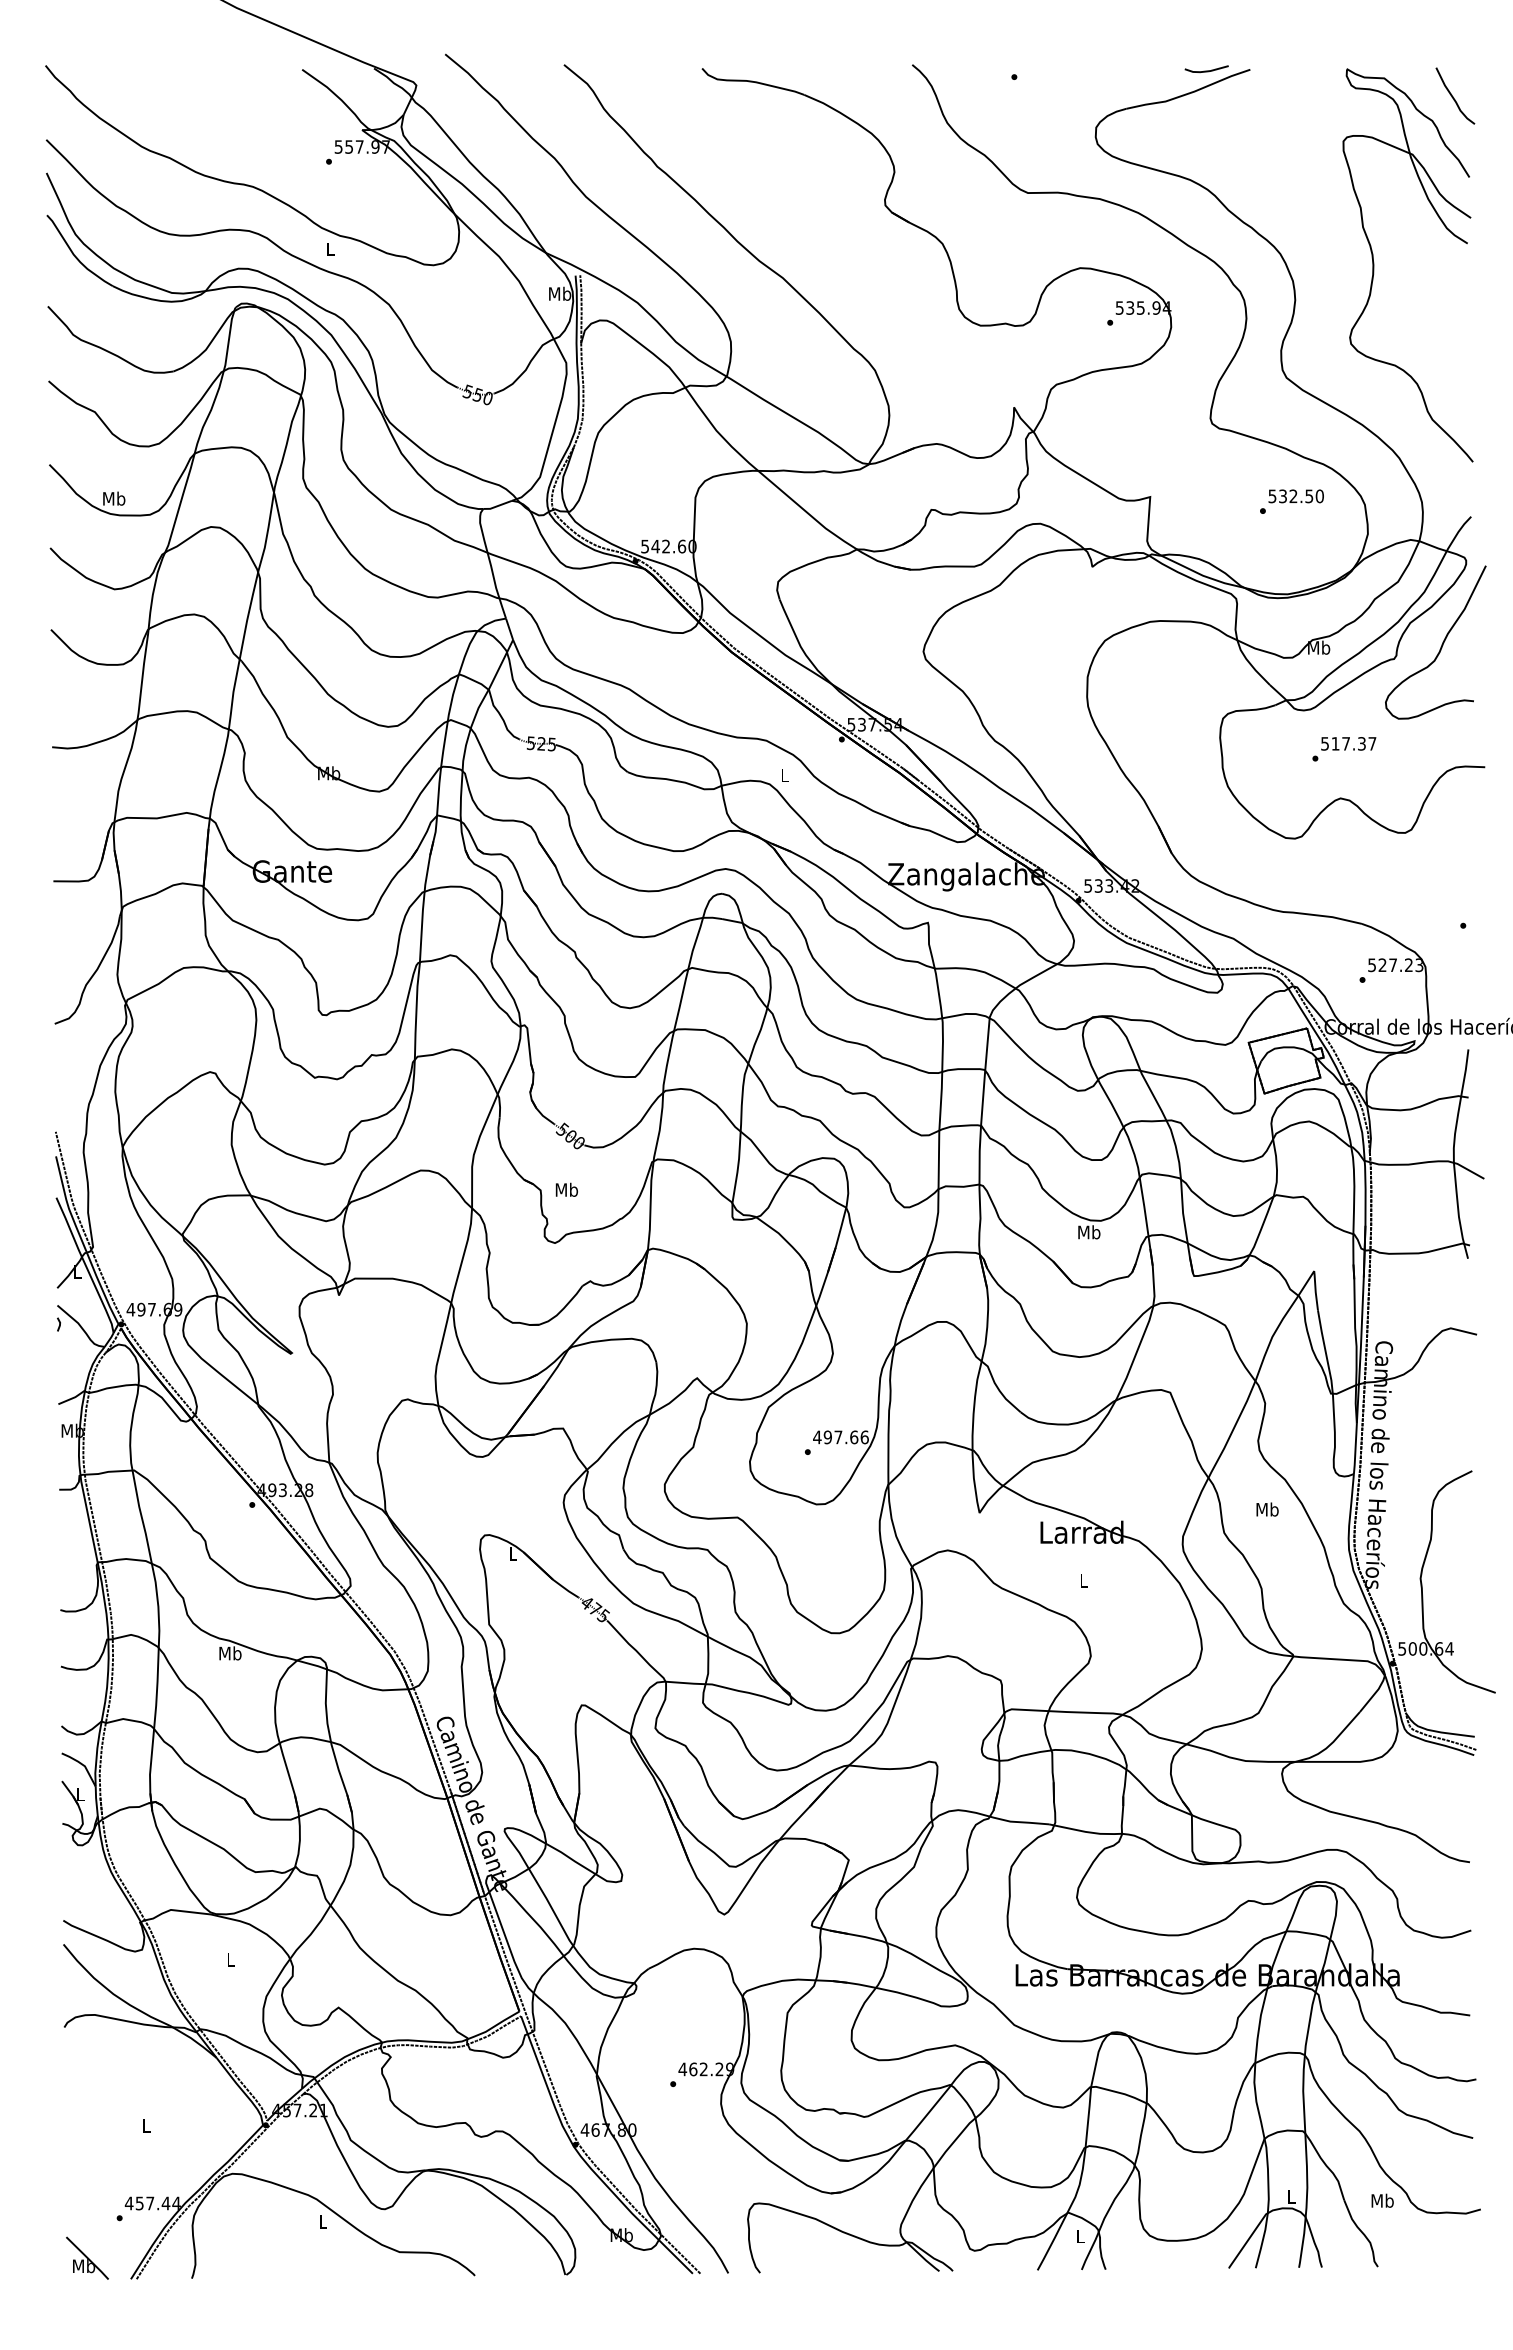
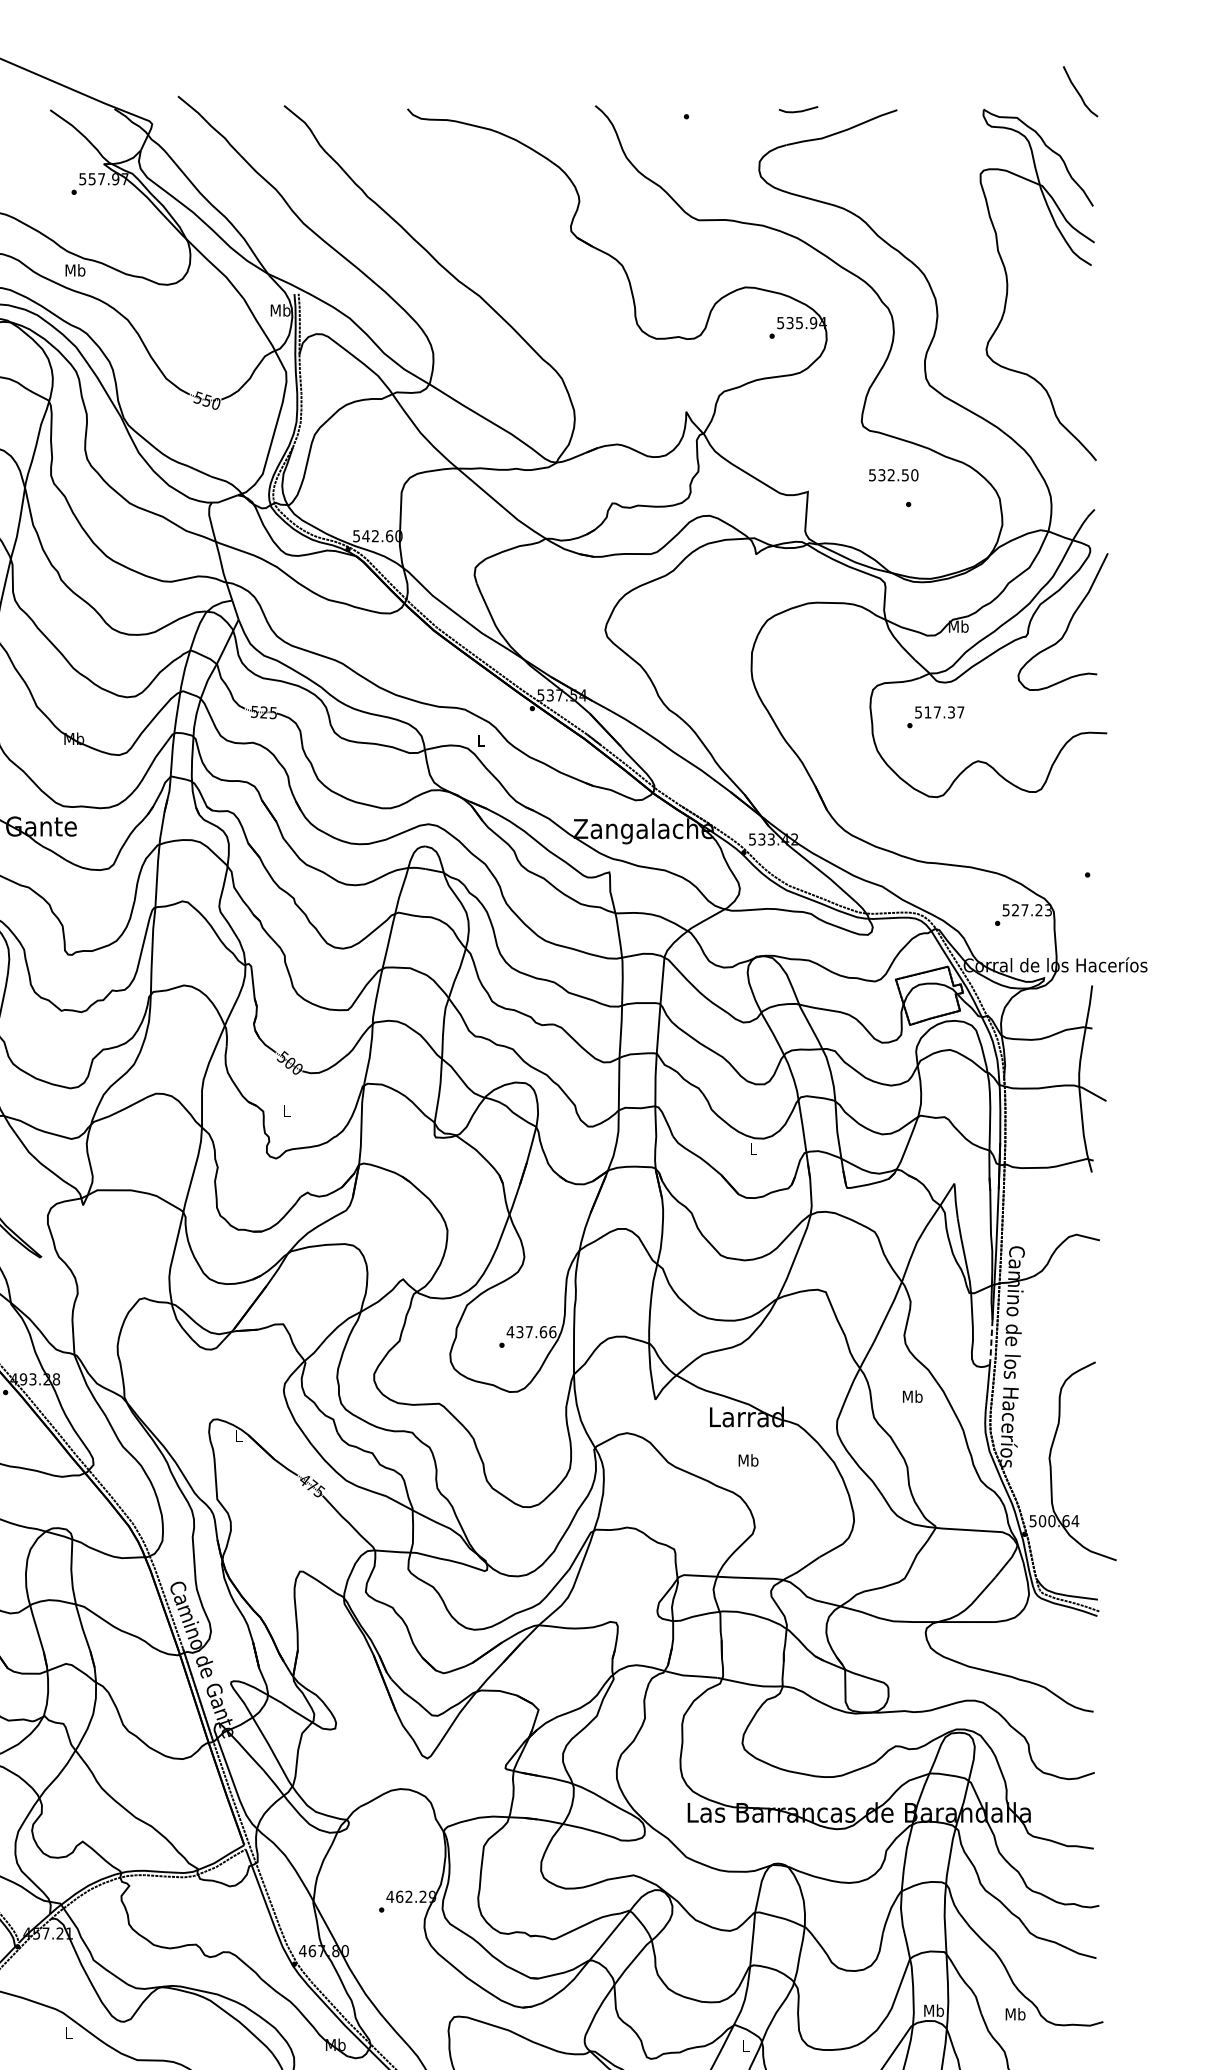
line: (1206, 70) -> (798, 110), moved
curve: (1453, 96) -> (1078, 92), moved
text: (330, 249) -> (75, 270), L -> Mb
text: (1295, 496) -> (893, 475), moved
text: (1344, 749) -> (935, 717), moved
text: (566, 1189) -> (286, 1110), Mb -> L
text: (1089, 1232) -> (753, 1149), Mb -> L
text: (827, 1437) -> (519, 1332), 497.66 -> 437.66
line: (1355, 1449) -> (991, 1342), solid -> dashed
text: (1083, 1580) -> (748, 1460), L -> Mb
text: (1291, 2196) -> (934, 2010), L -> Mb

